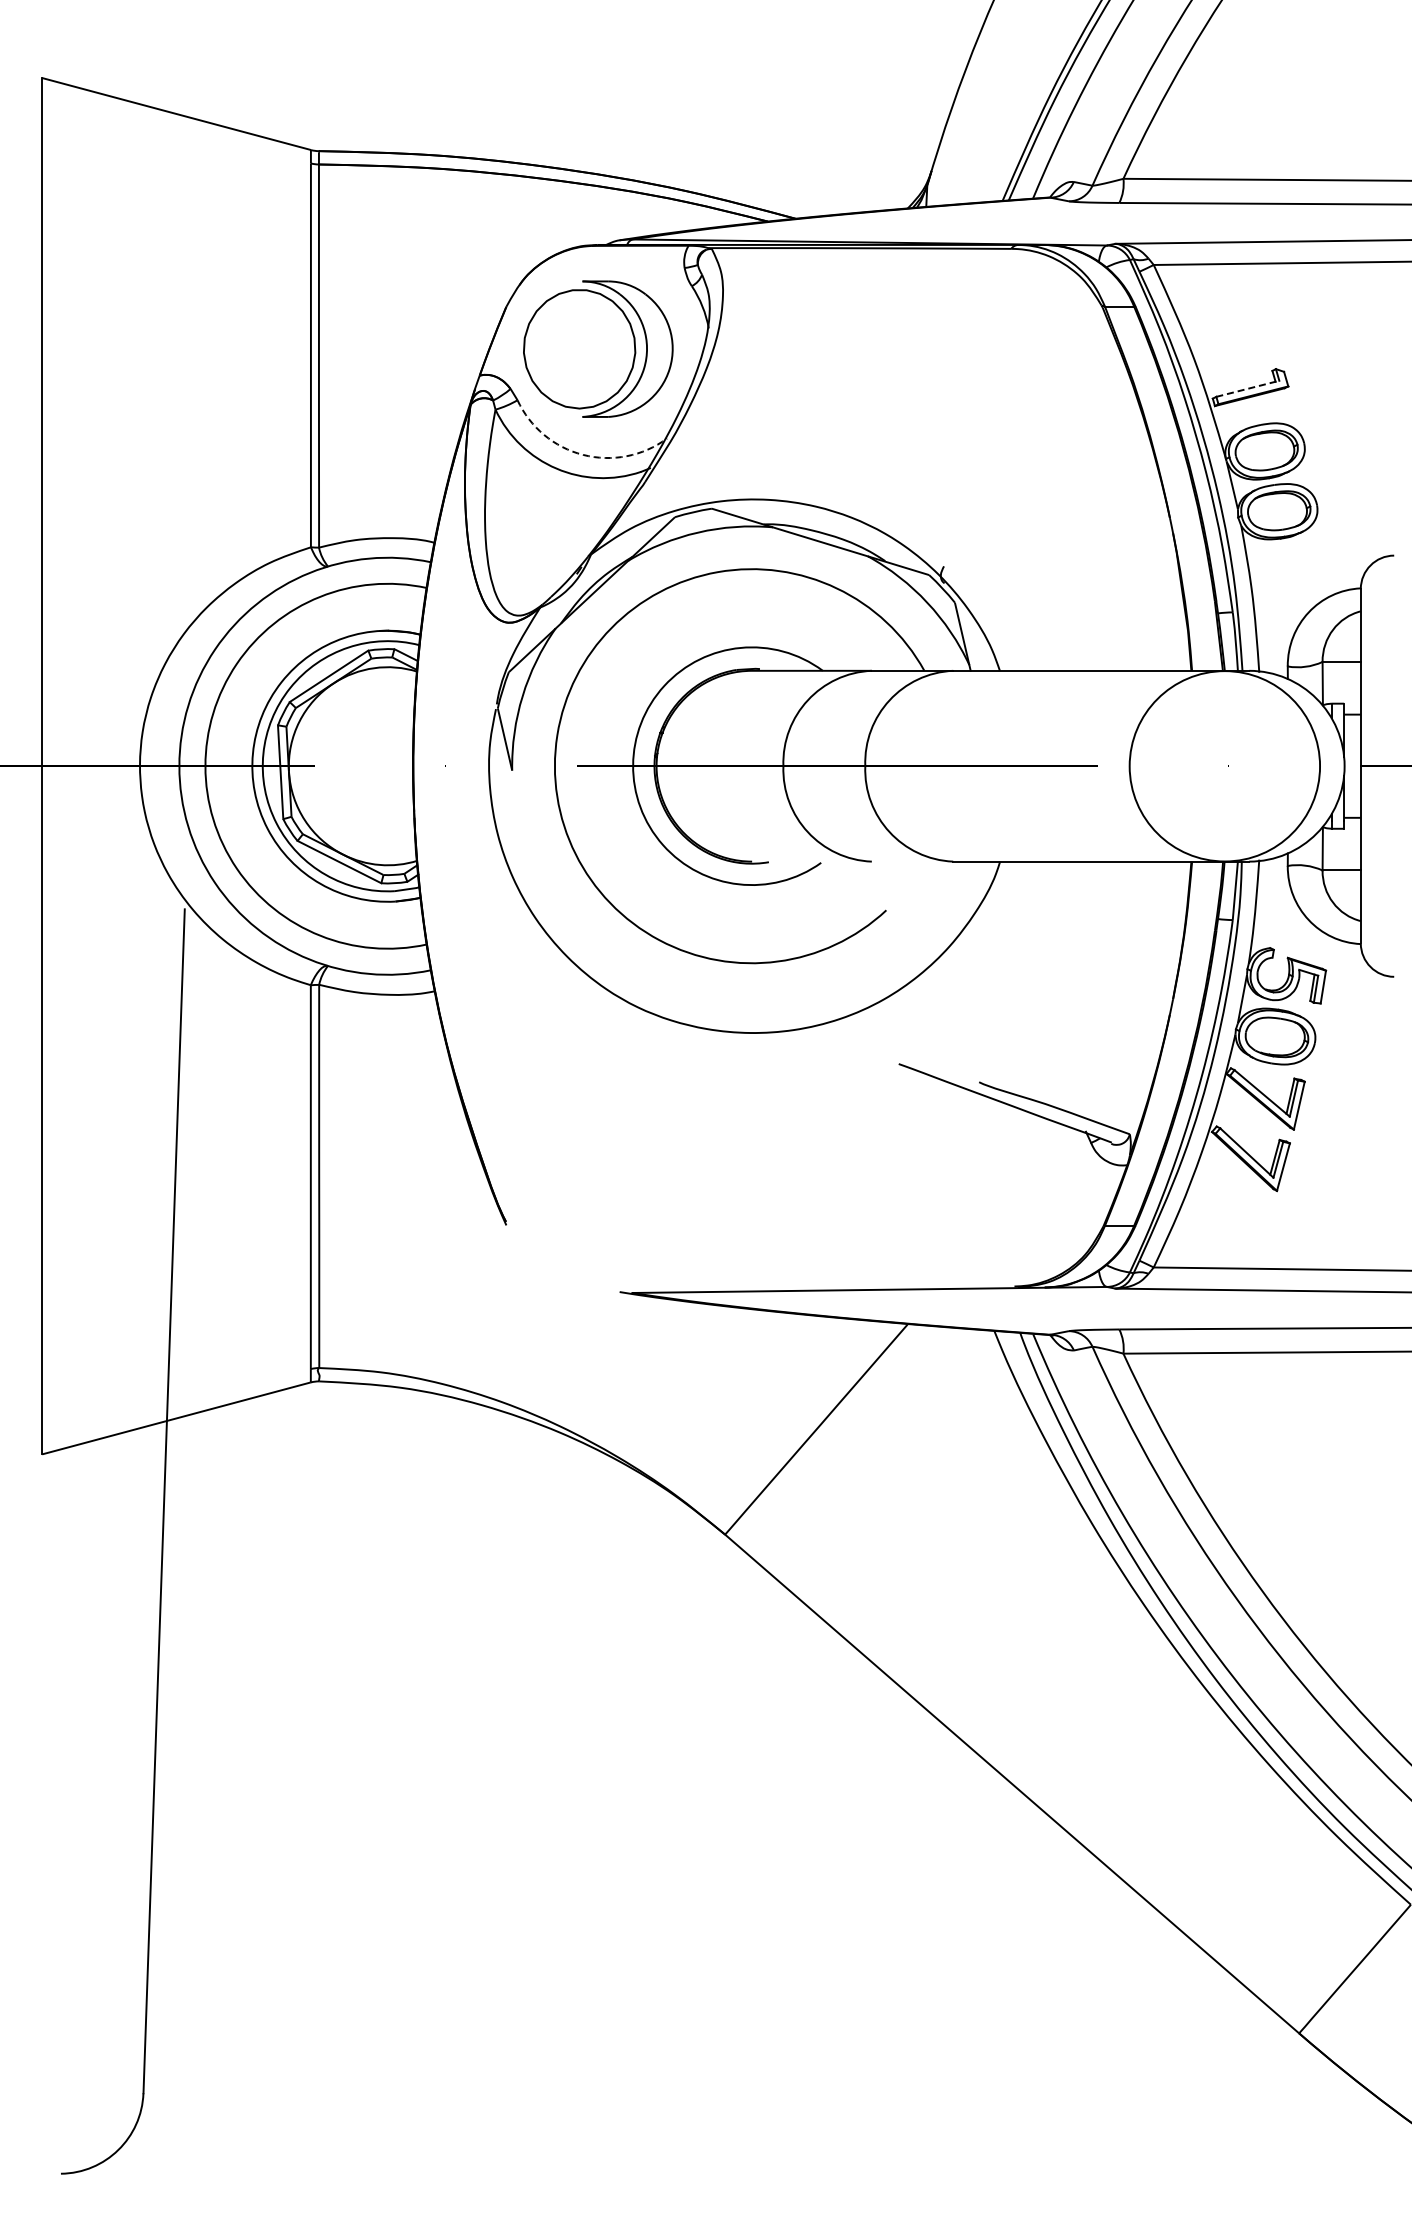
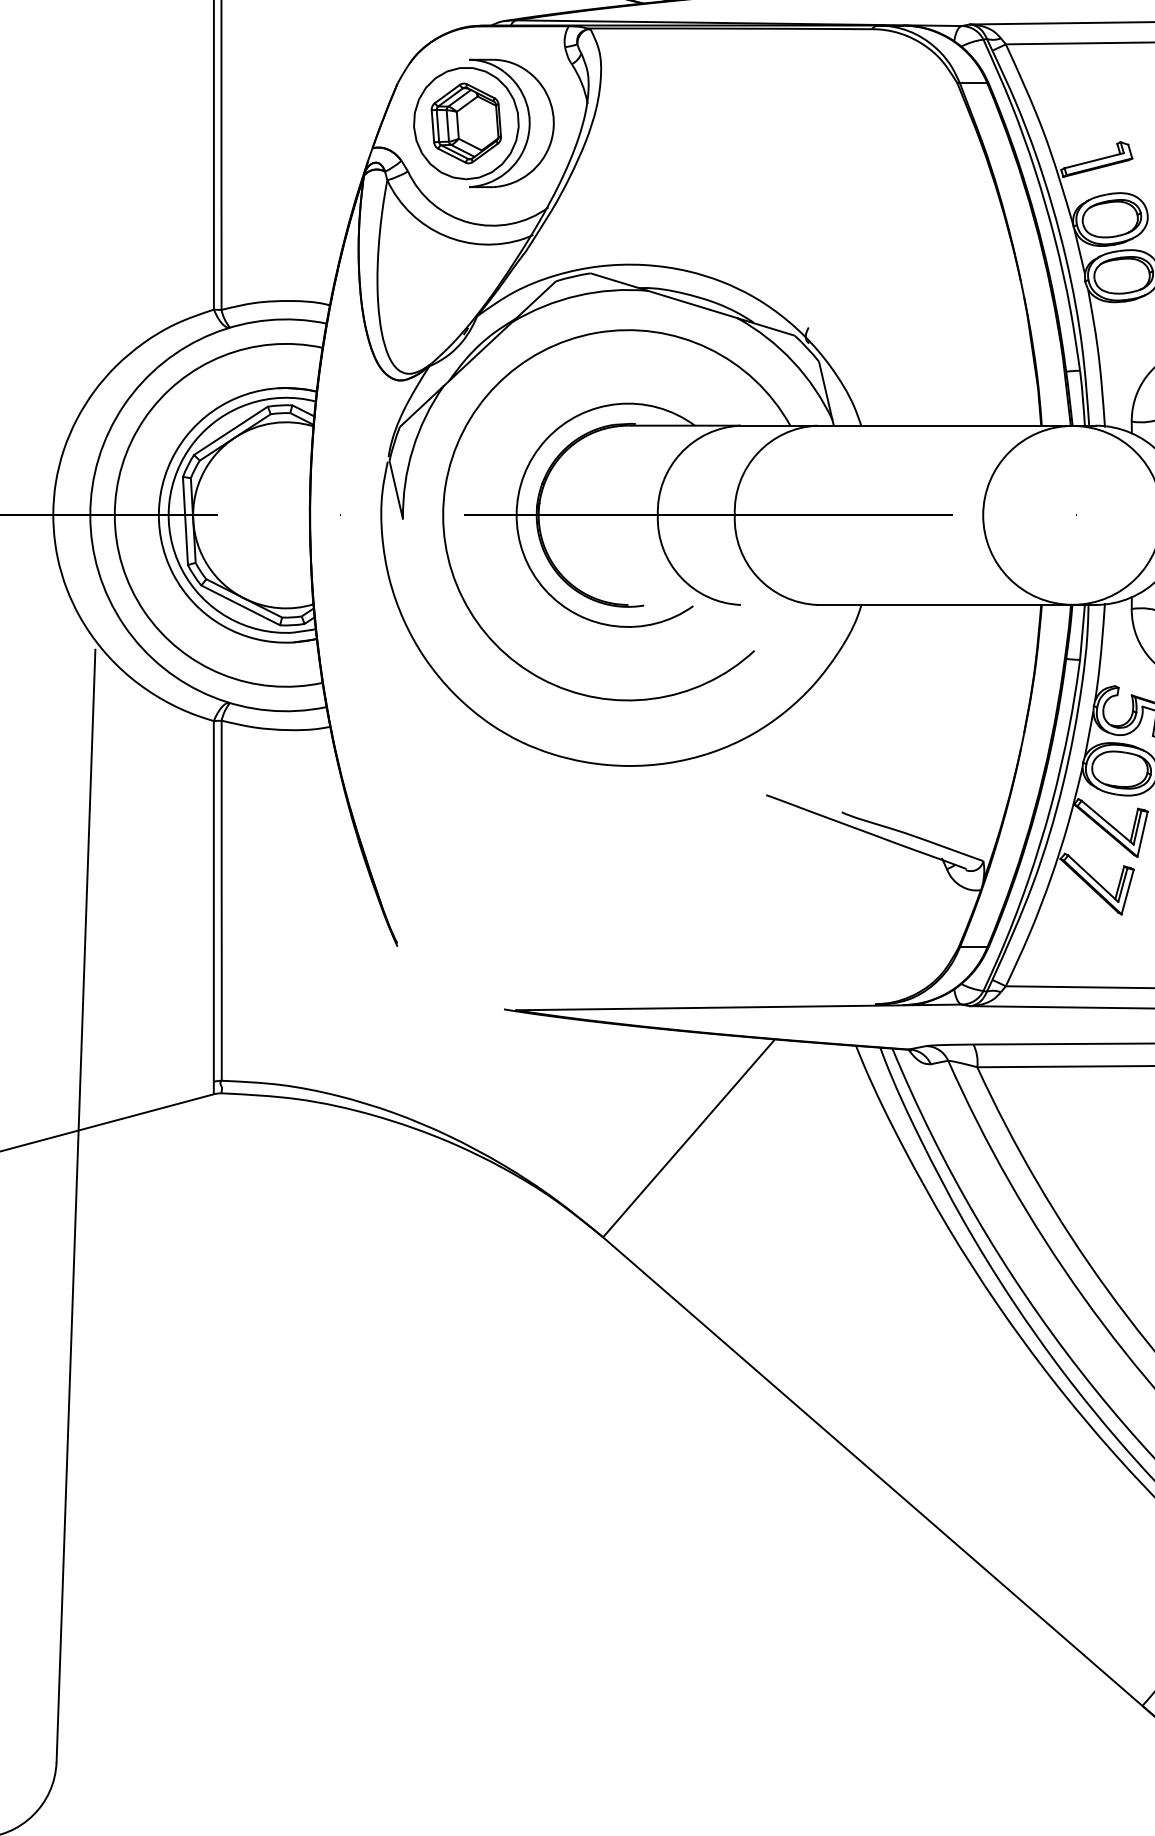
part: (579, 348) -> (466, 122), added
line: (1247, 388) -> (1093, 160), dashed -> solid
arc: (583, 454) -> (470, 222), dashed -> solid

